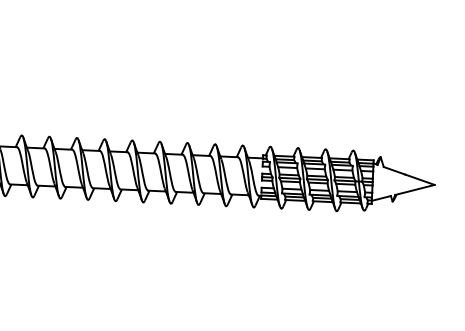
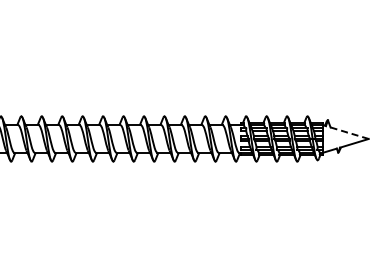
line: (408, 176) -> (349, 133), solid -> dashed

